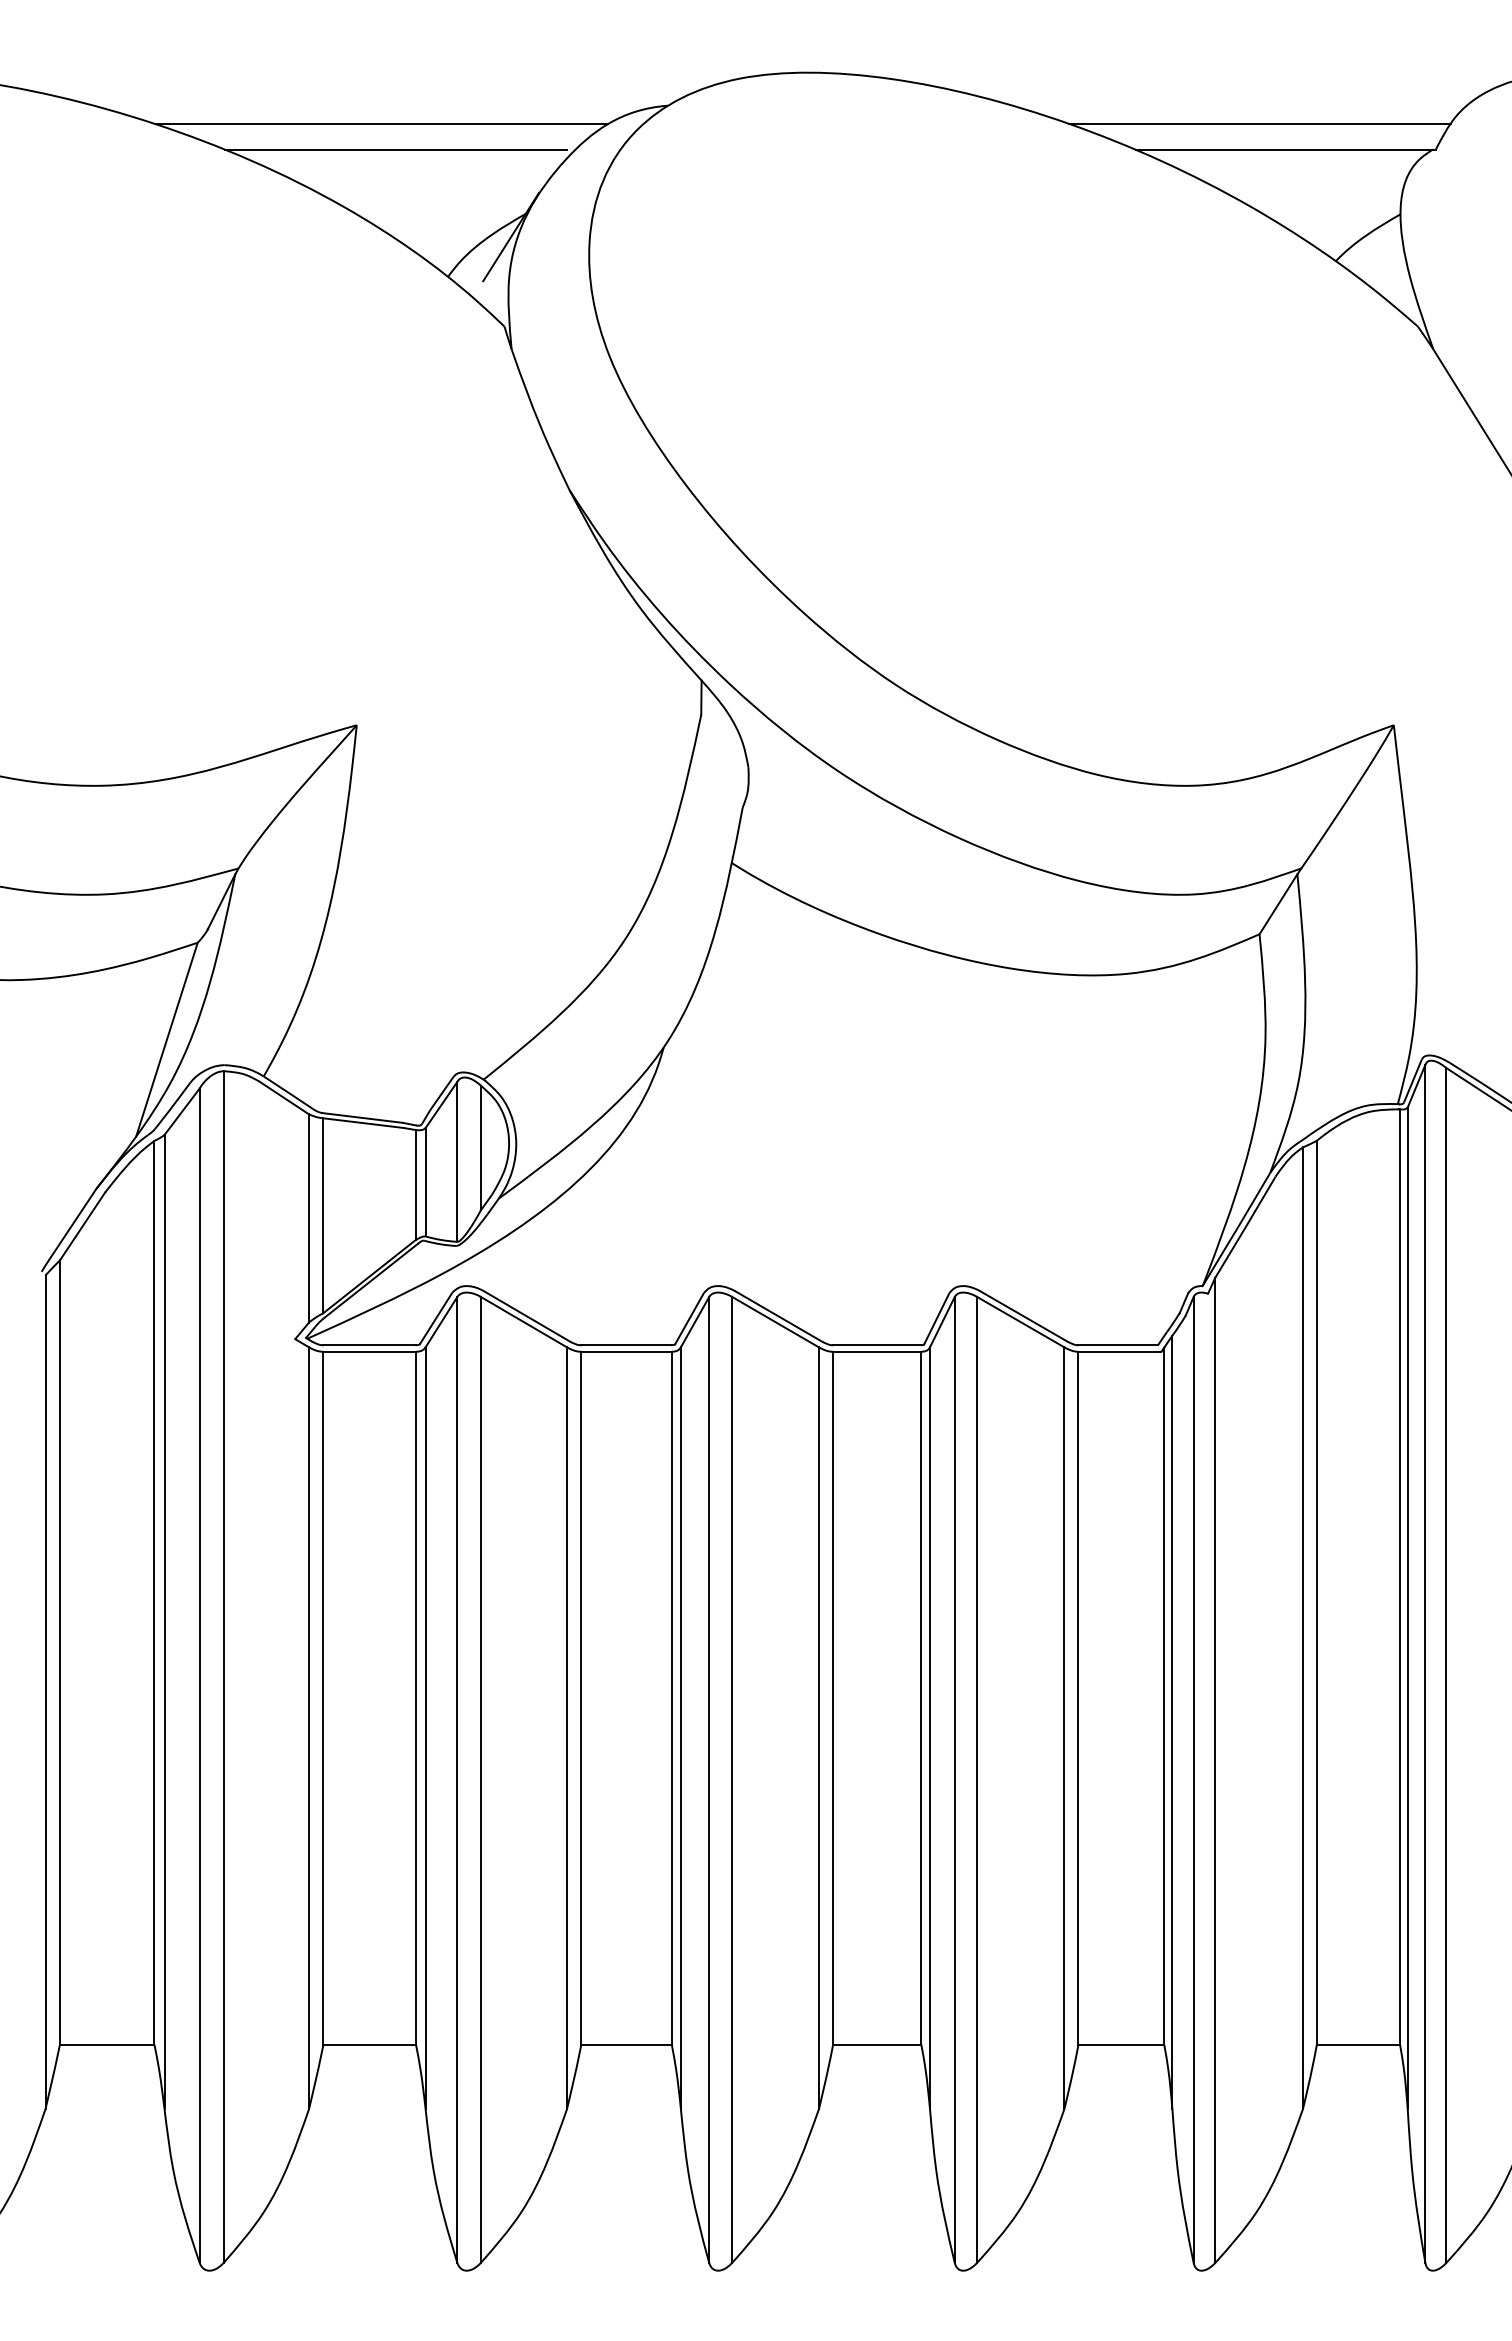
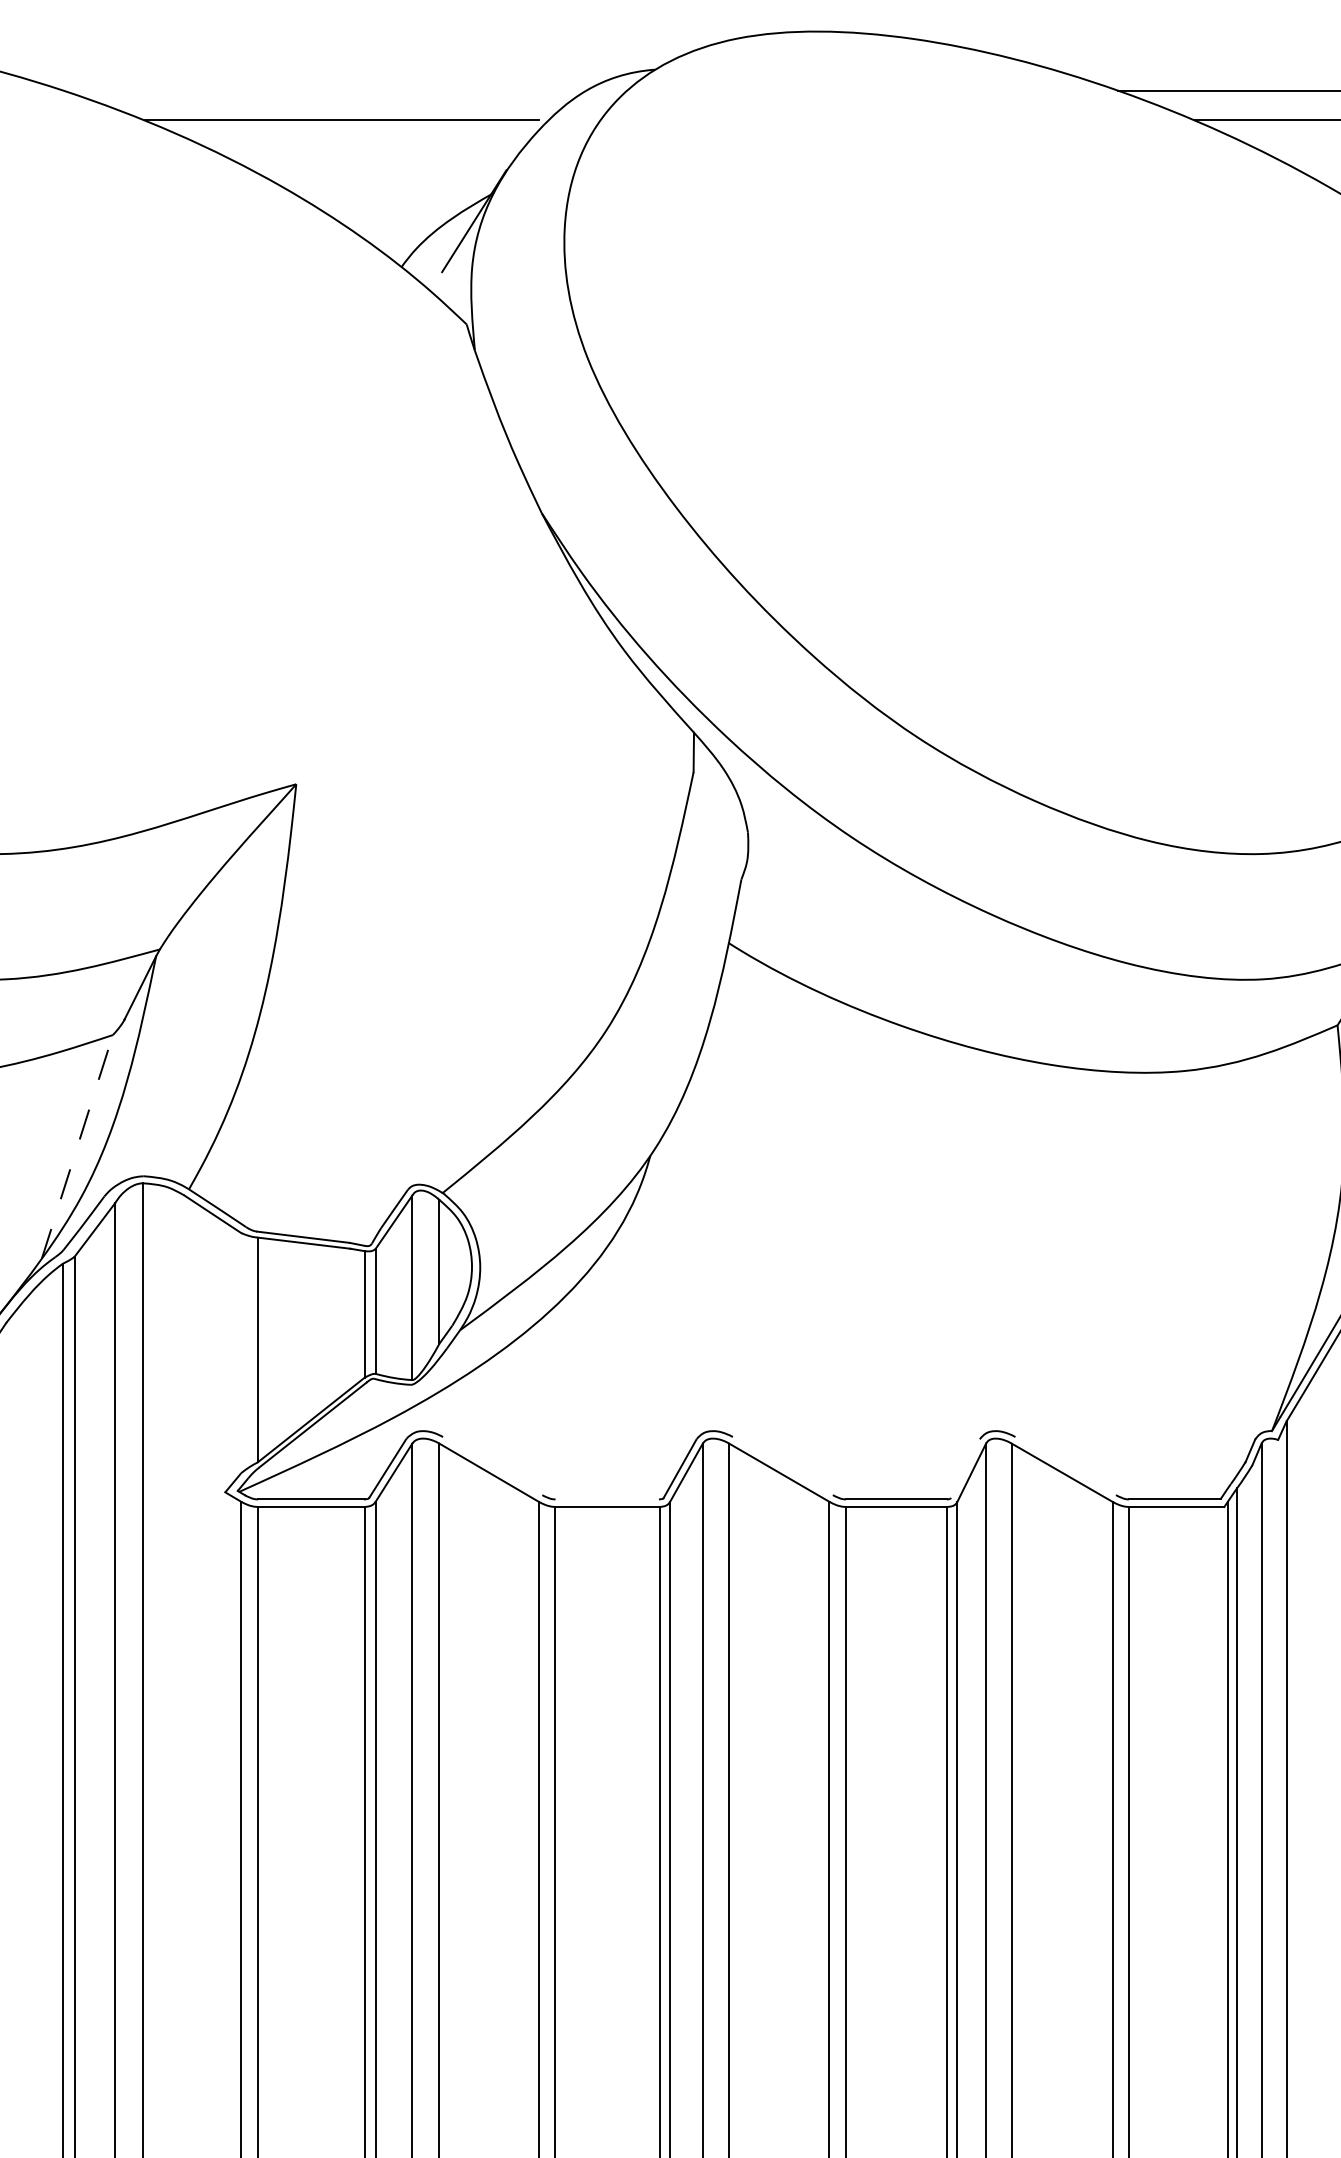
line: (381, 123) -> (324, 90), removed
line: (166, 1039) -> (76, 1146), solid -> dashed
line: (309, 1218) -> (241, 1353), removed
line: (527, 1316) -> (493, 1466), removed
line: (778, 1316) -> (782, 1466), removed
line: (1023, 1316) -> (1065, 1466), removed
line: (936, 1319) -> (964, 1469), removed
line: (626, 1345) -> (607, 1499), removed

